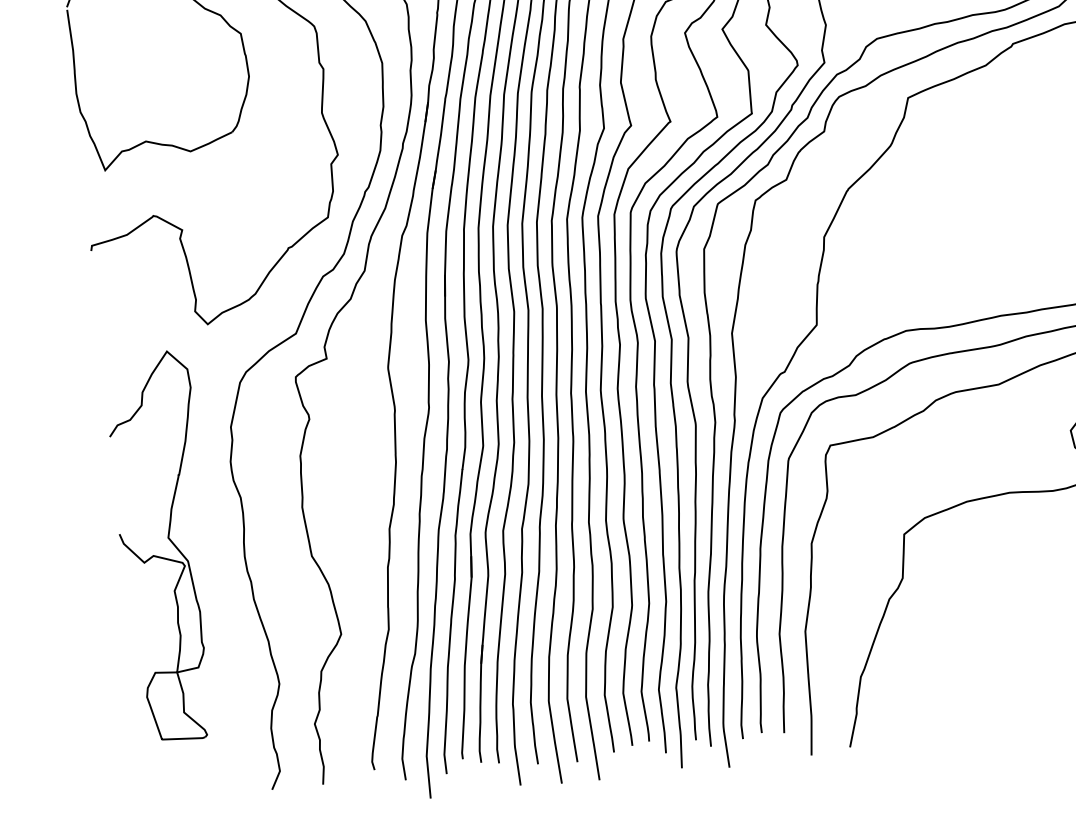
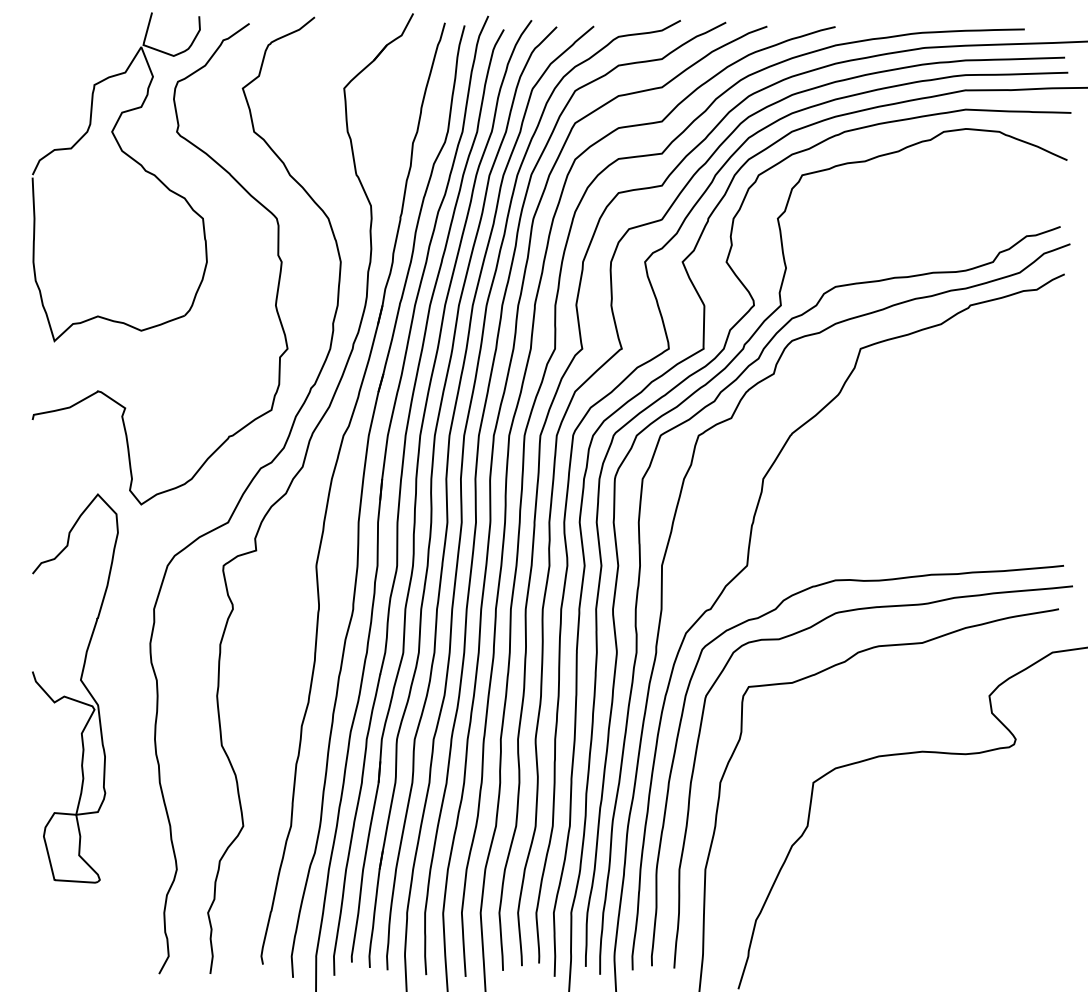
part: (170, 542) -> (82, 684), moved

